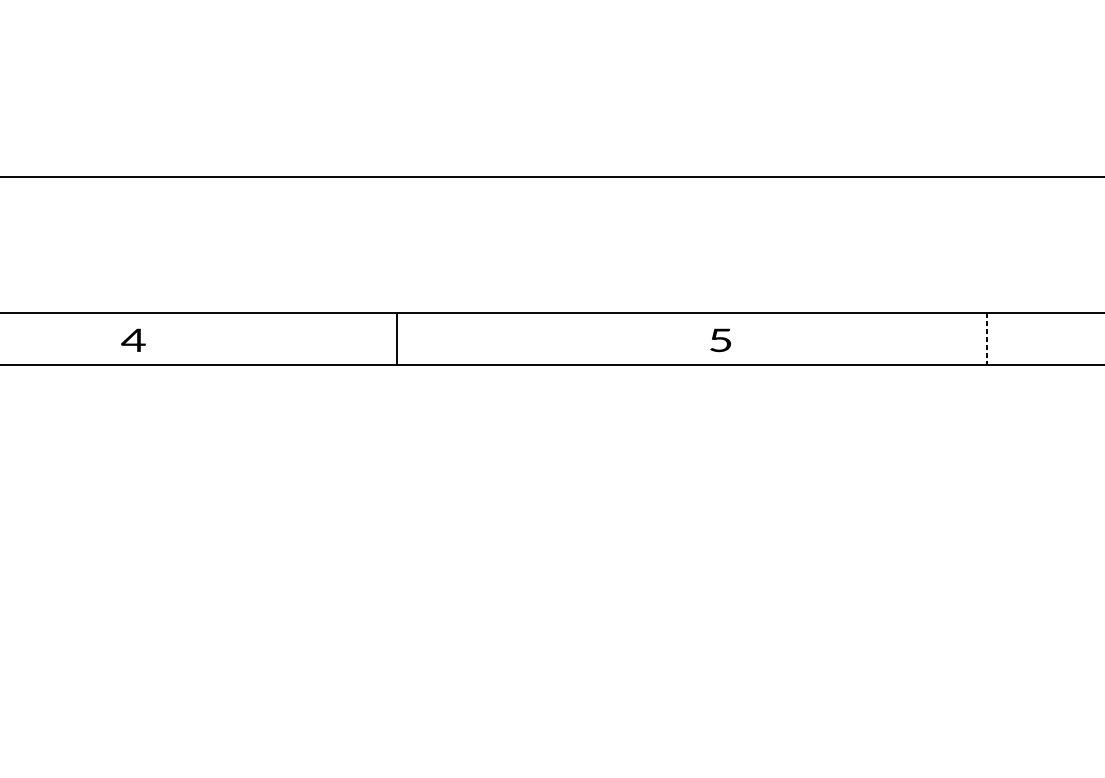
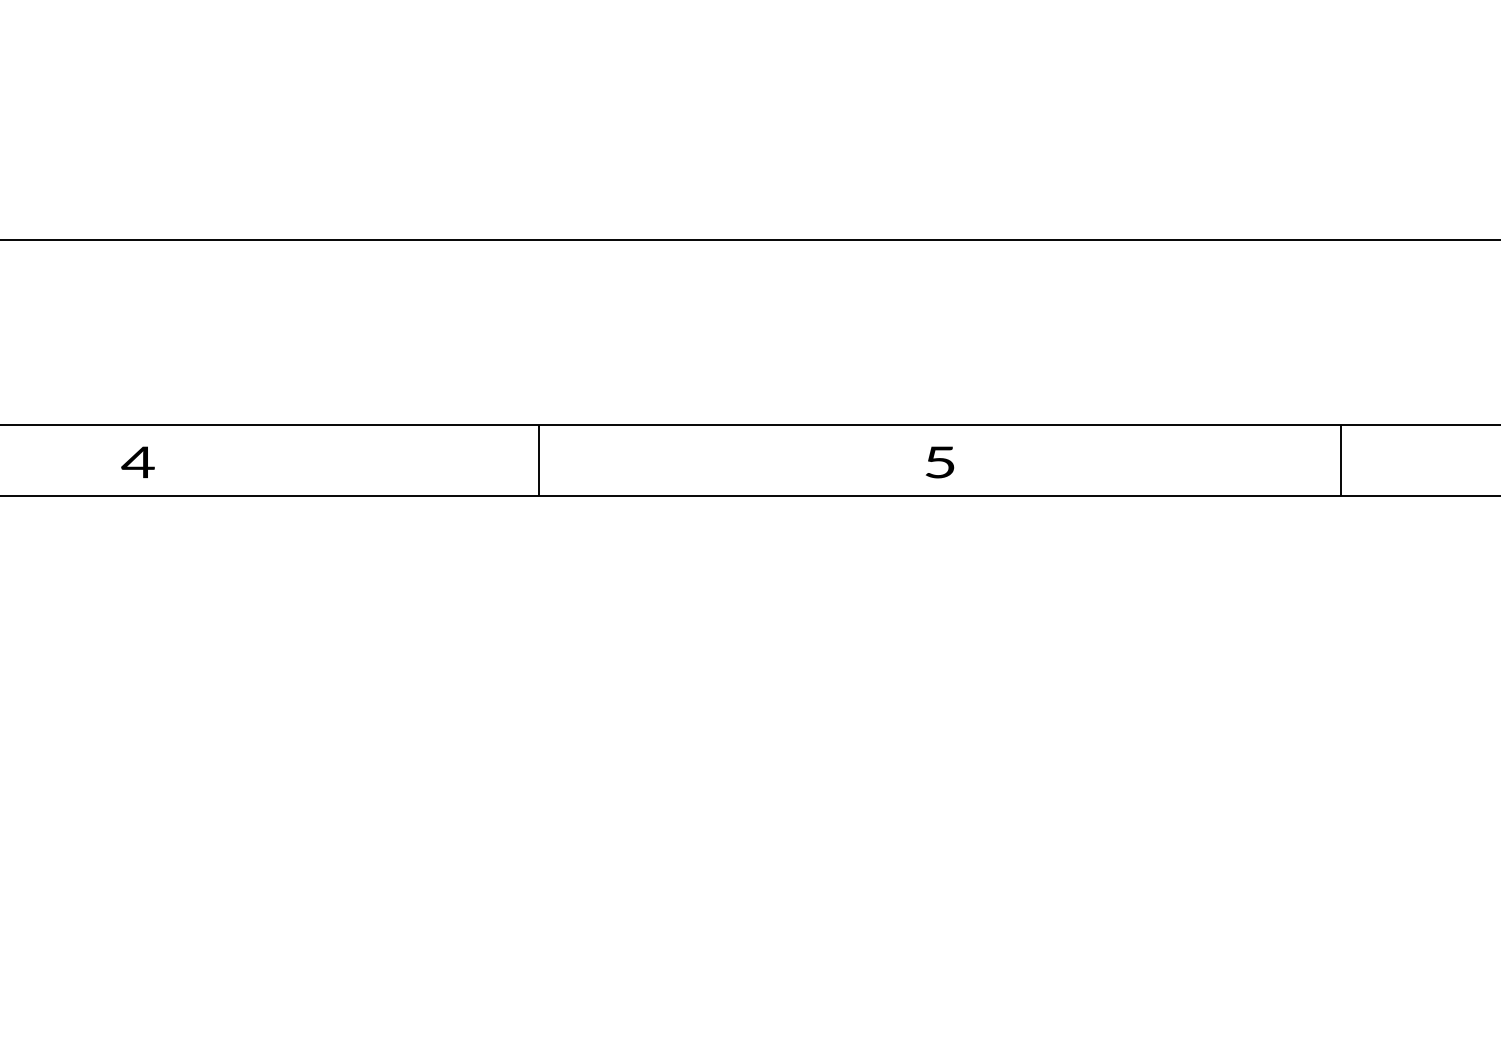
line: (986, 338) -> (1340, 460), dashed -> solid
text: (133, 339) -> (137, 461), moved
text: (721, 340) -> (940, 462), moved

